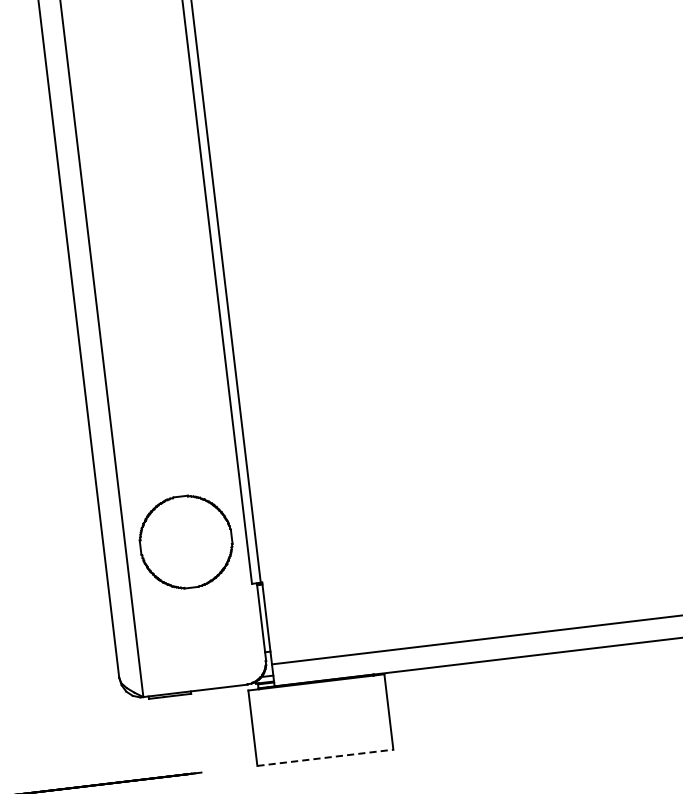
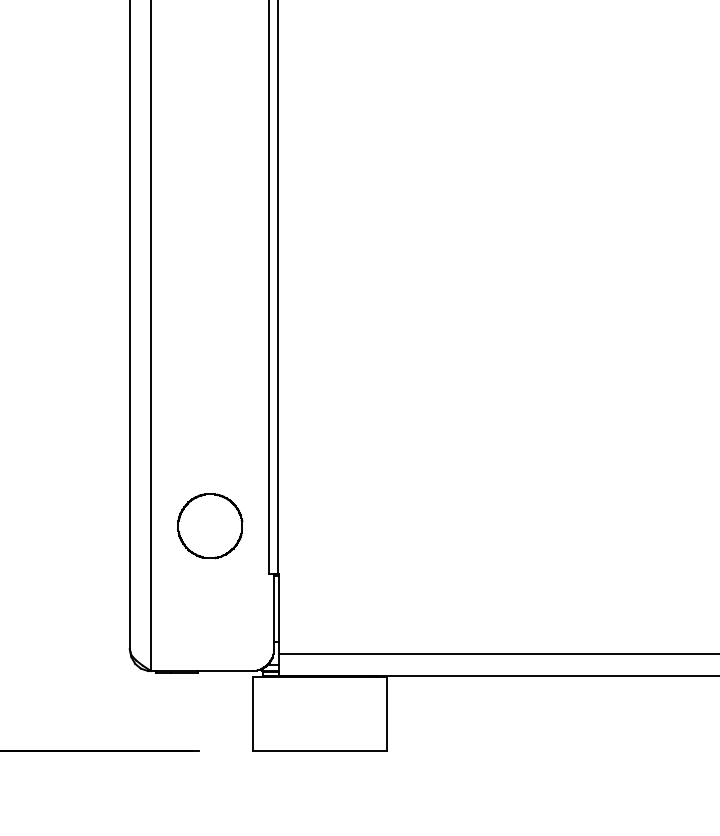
part: (186, 542) -> (210, 526), size x0.71
line: (325, 757) -> (320, 750), dashed -> solid

